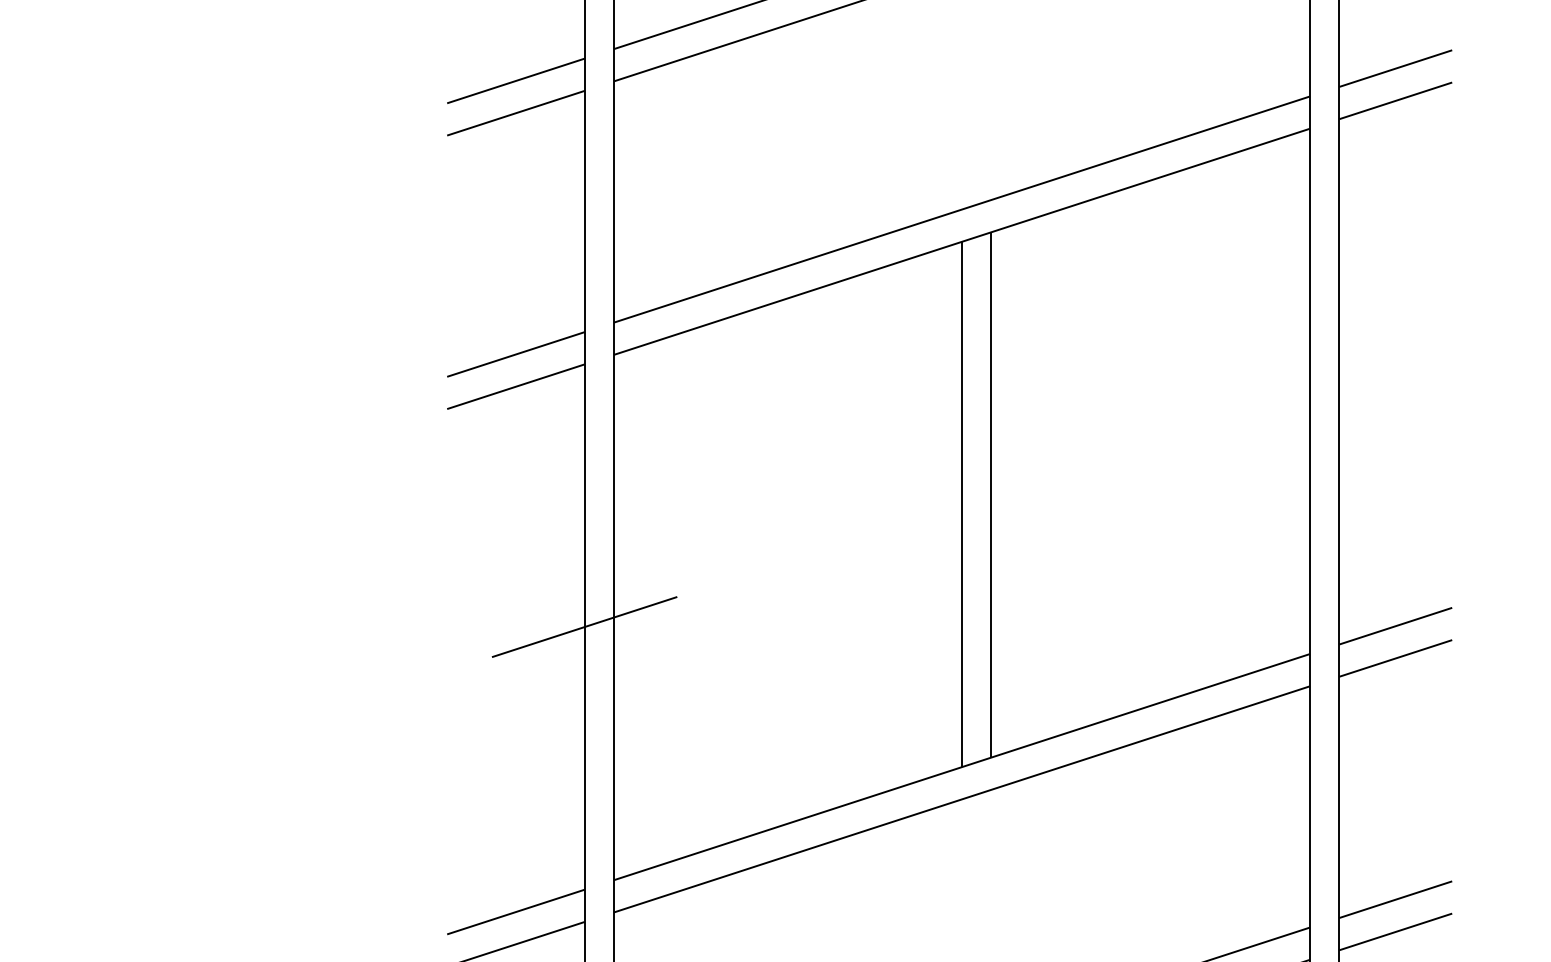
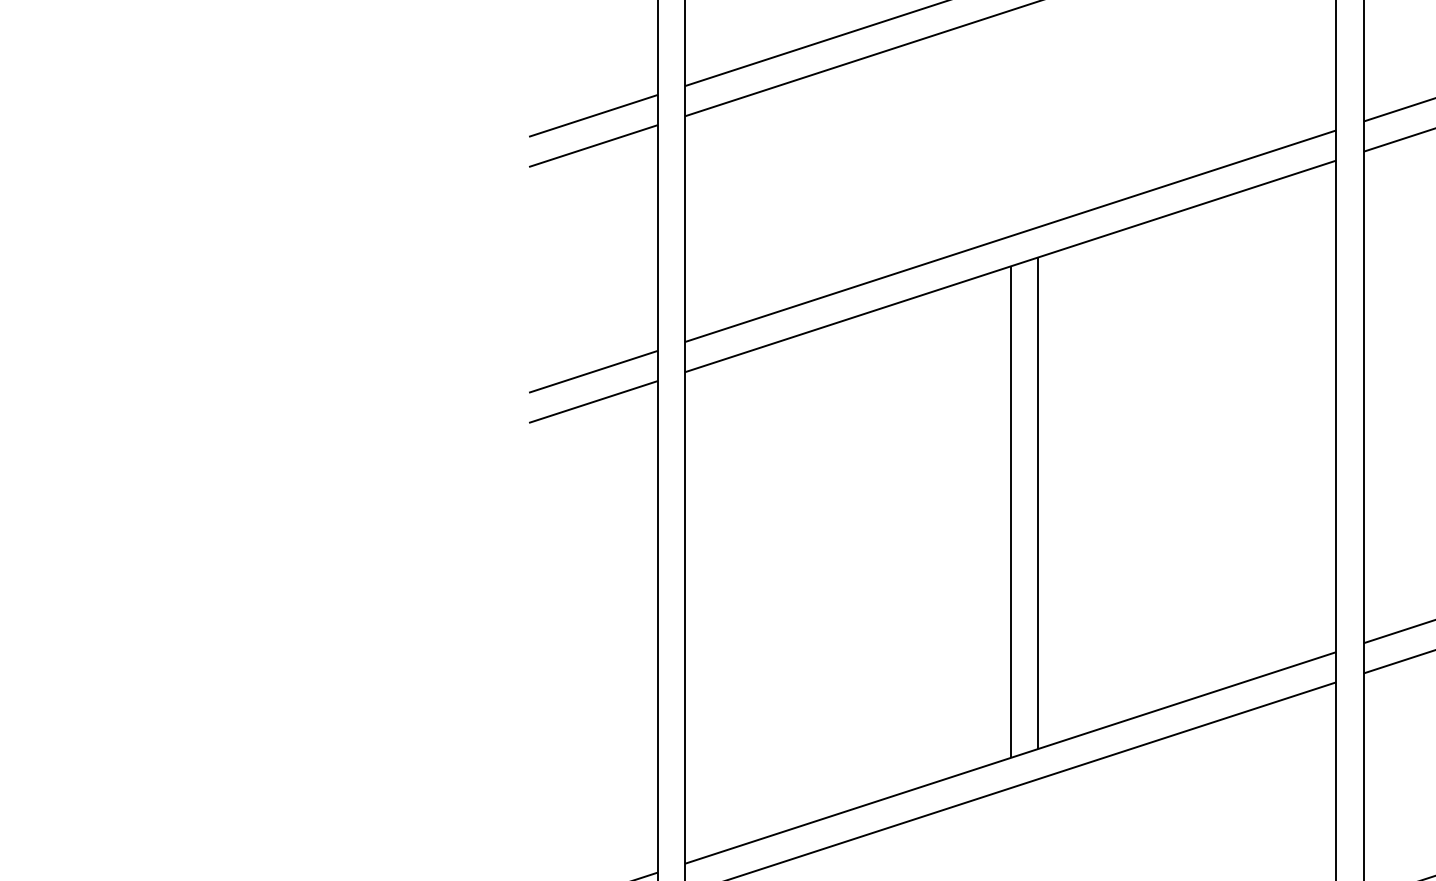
line: (584, 626) -> (657, 626), removed

